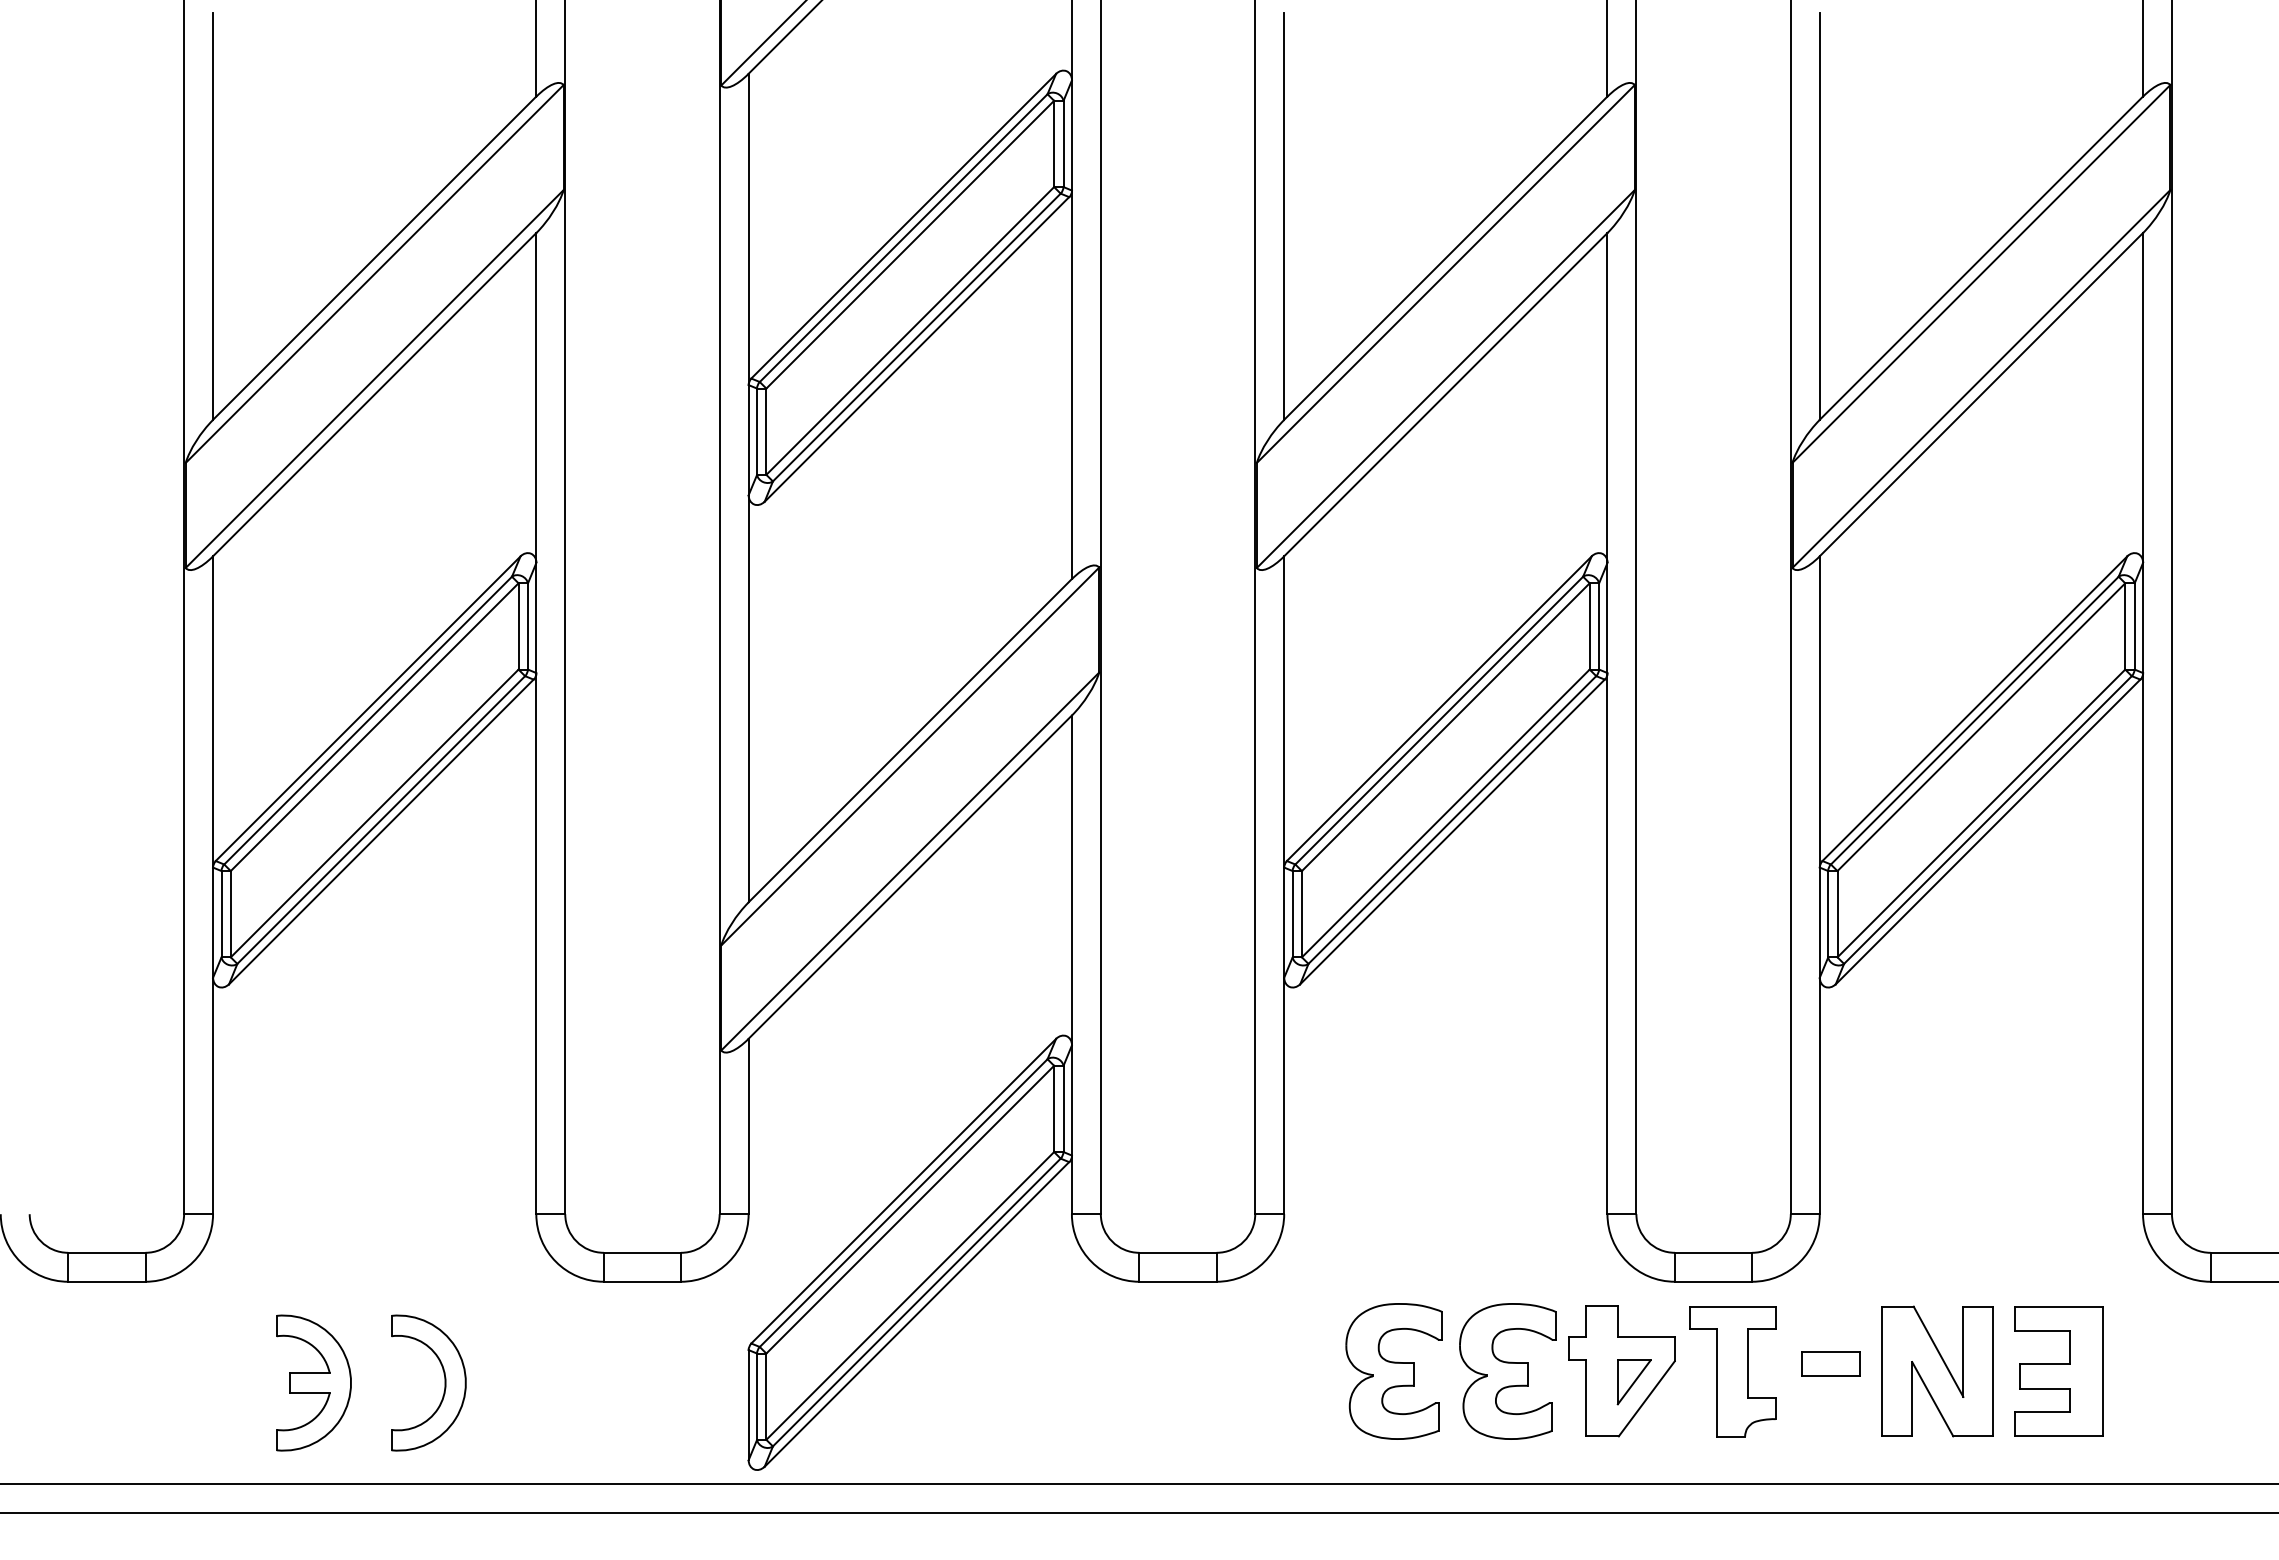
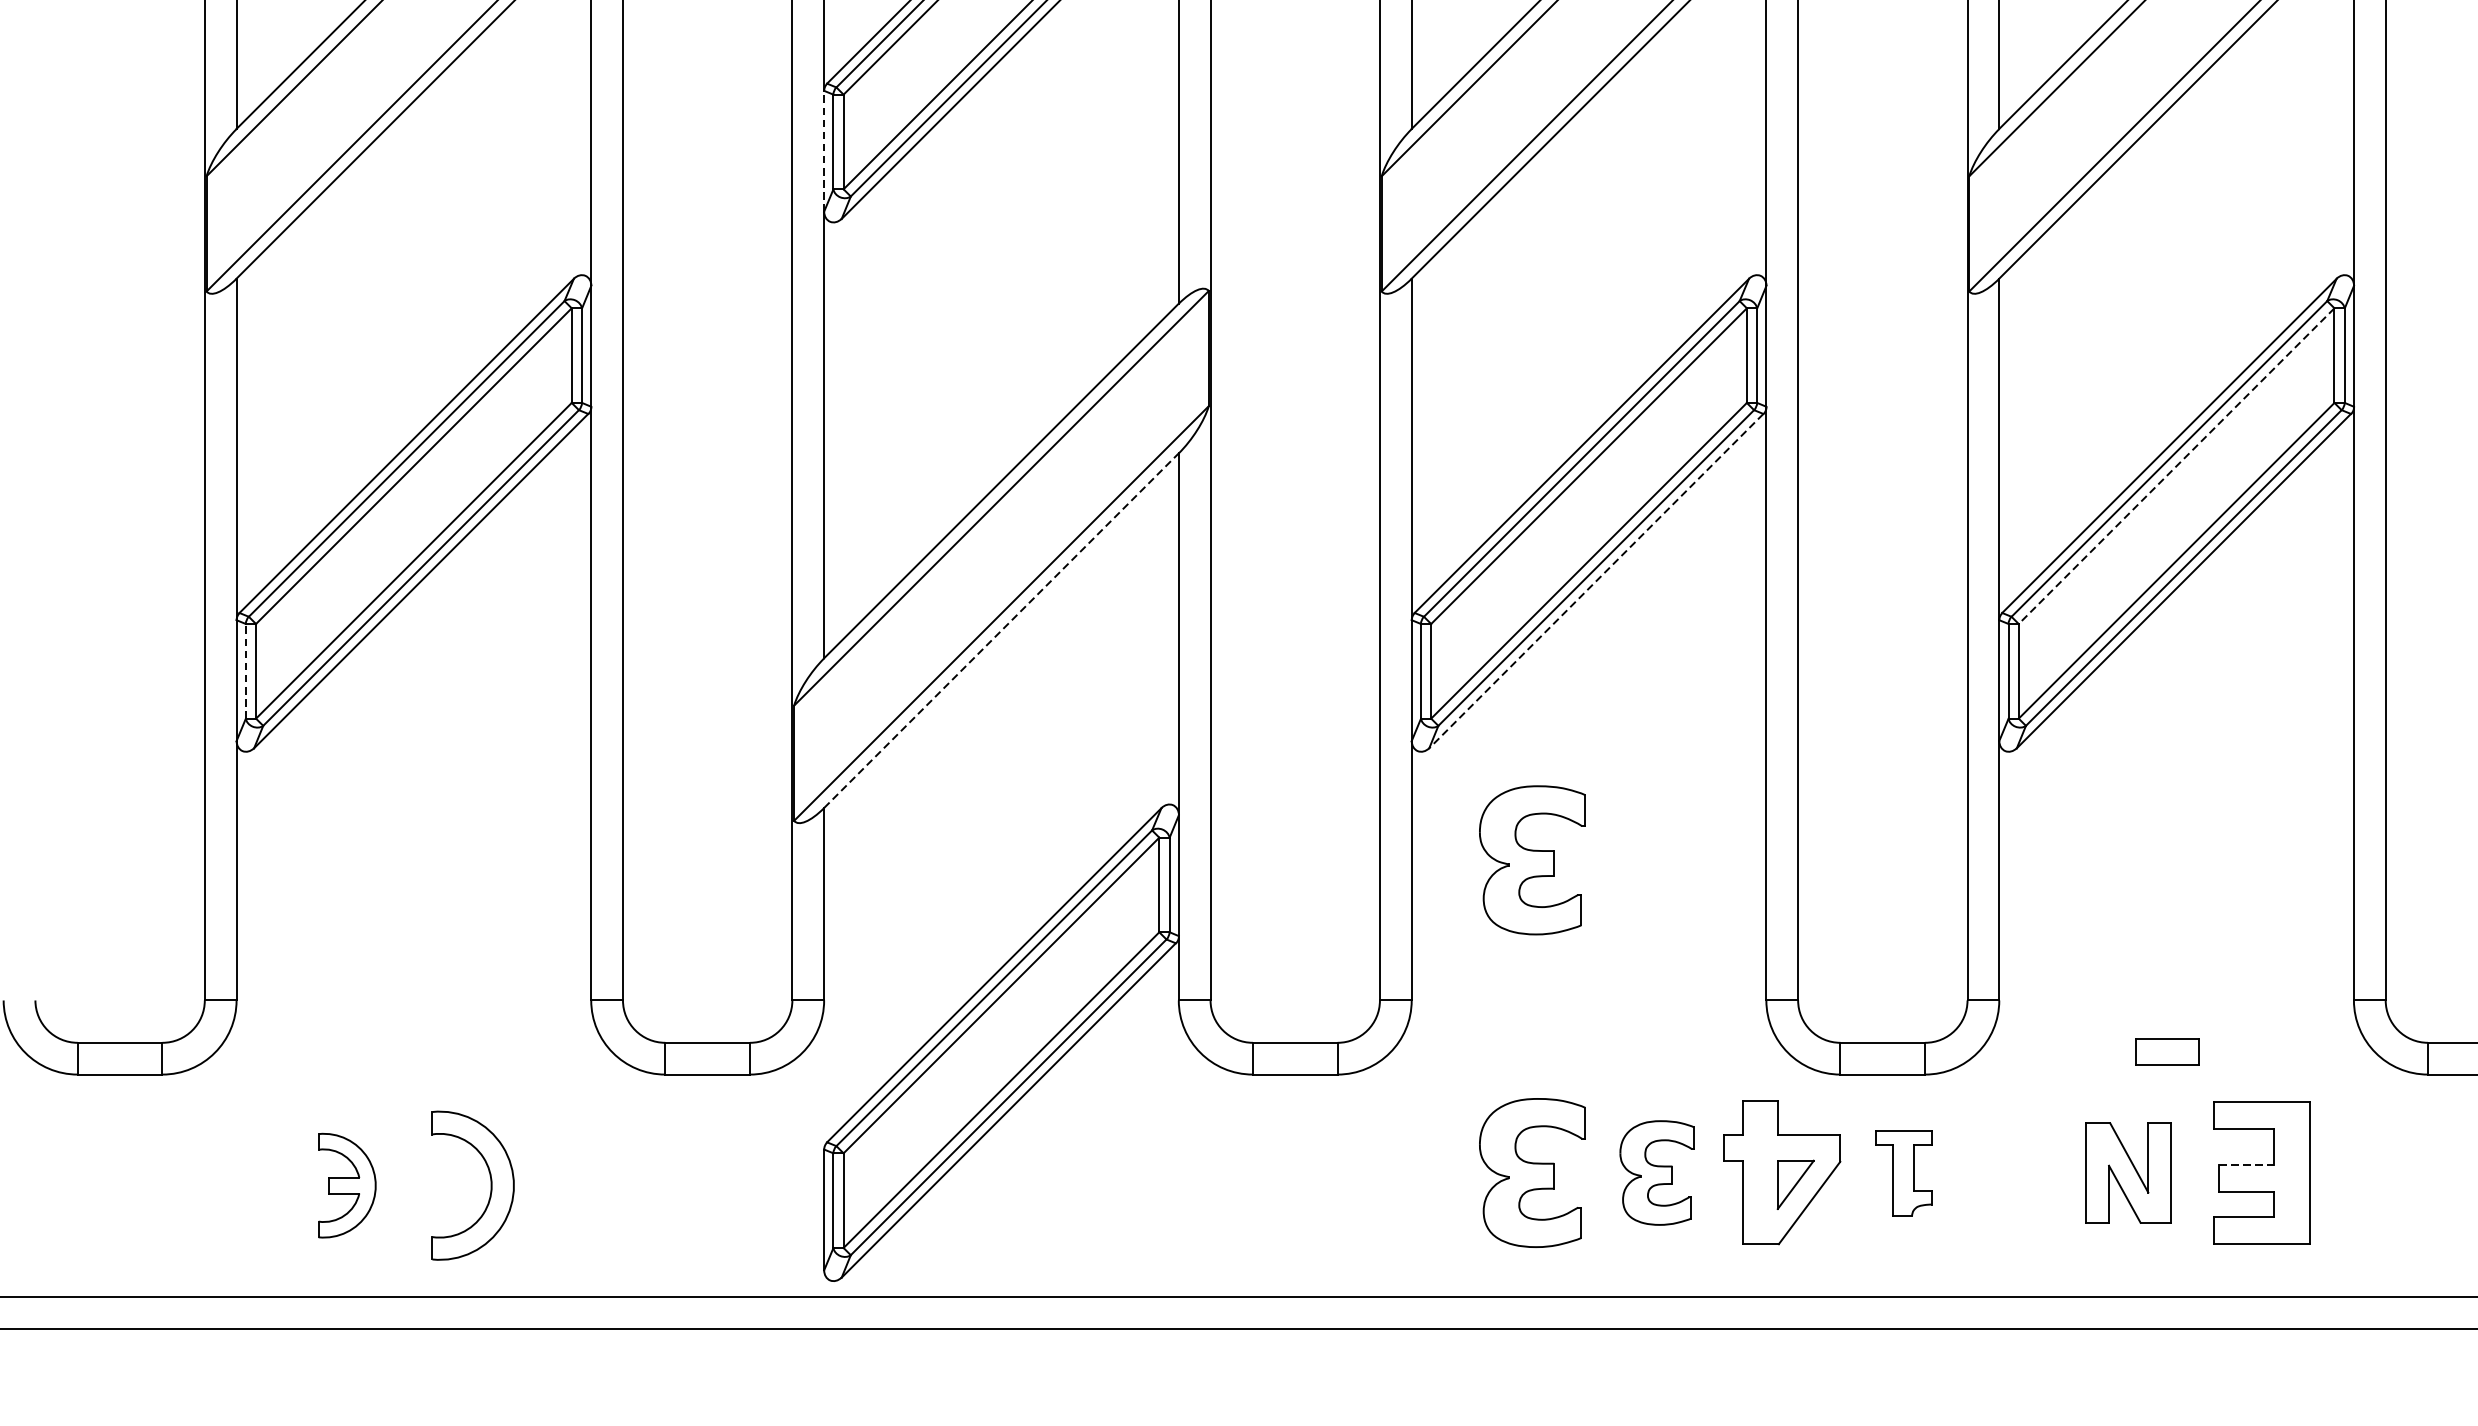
line: (748, 439) -> (824, 150), solid -> dashed
line: (1981, 727) -> (2176, 466), solid -> dashed
line: (1452, 832) -> (1596, 581), solid -> dashed
line: (910, 877) -> (1001, 631), solid -> dashed
line: (221, 913) -> (245, 670), solid -> dashed
part: (1393, 1086) -> (1531, 860), added
part: (1830, 1363) -> (2166, 1051), moved
line: (2045, 1364) -> (2246, 1165), solid -> dashed
part: (1507, 1371) -> (1656, 1173), size x0.7
part: (1732, 1371) -> (1903, 1173), size x0.6
part: (1937, 1371) -> (2128, 1173), size x0.7
part: (313, 1382) -> (346, 1185), size x0.7

